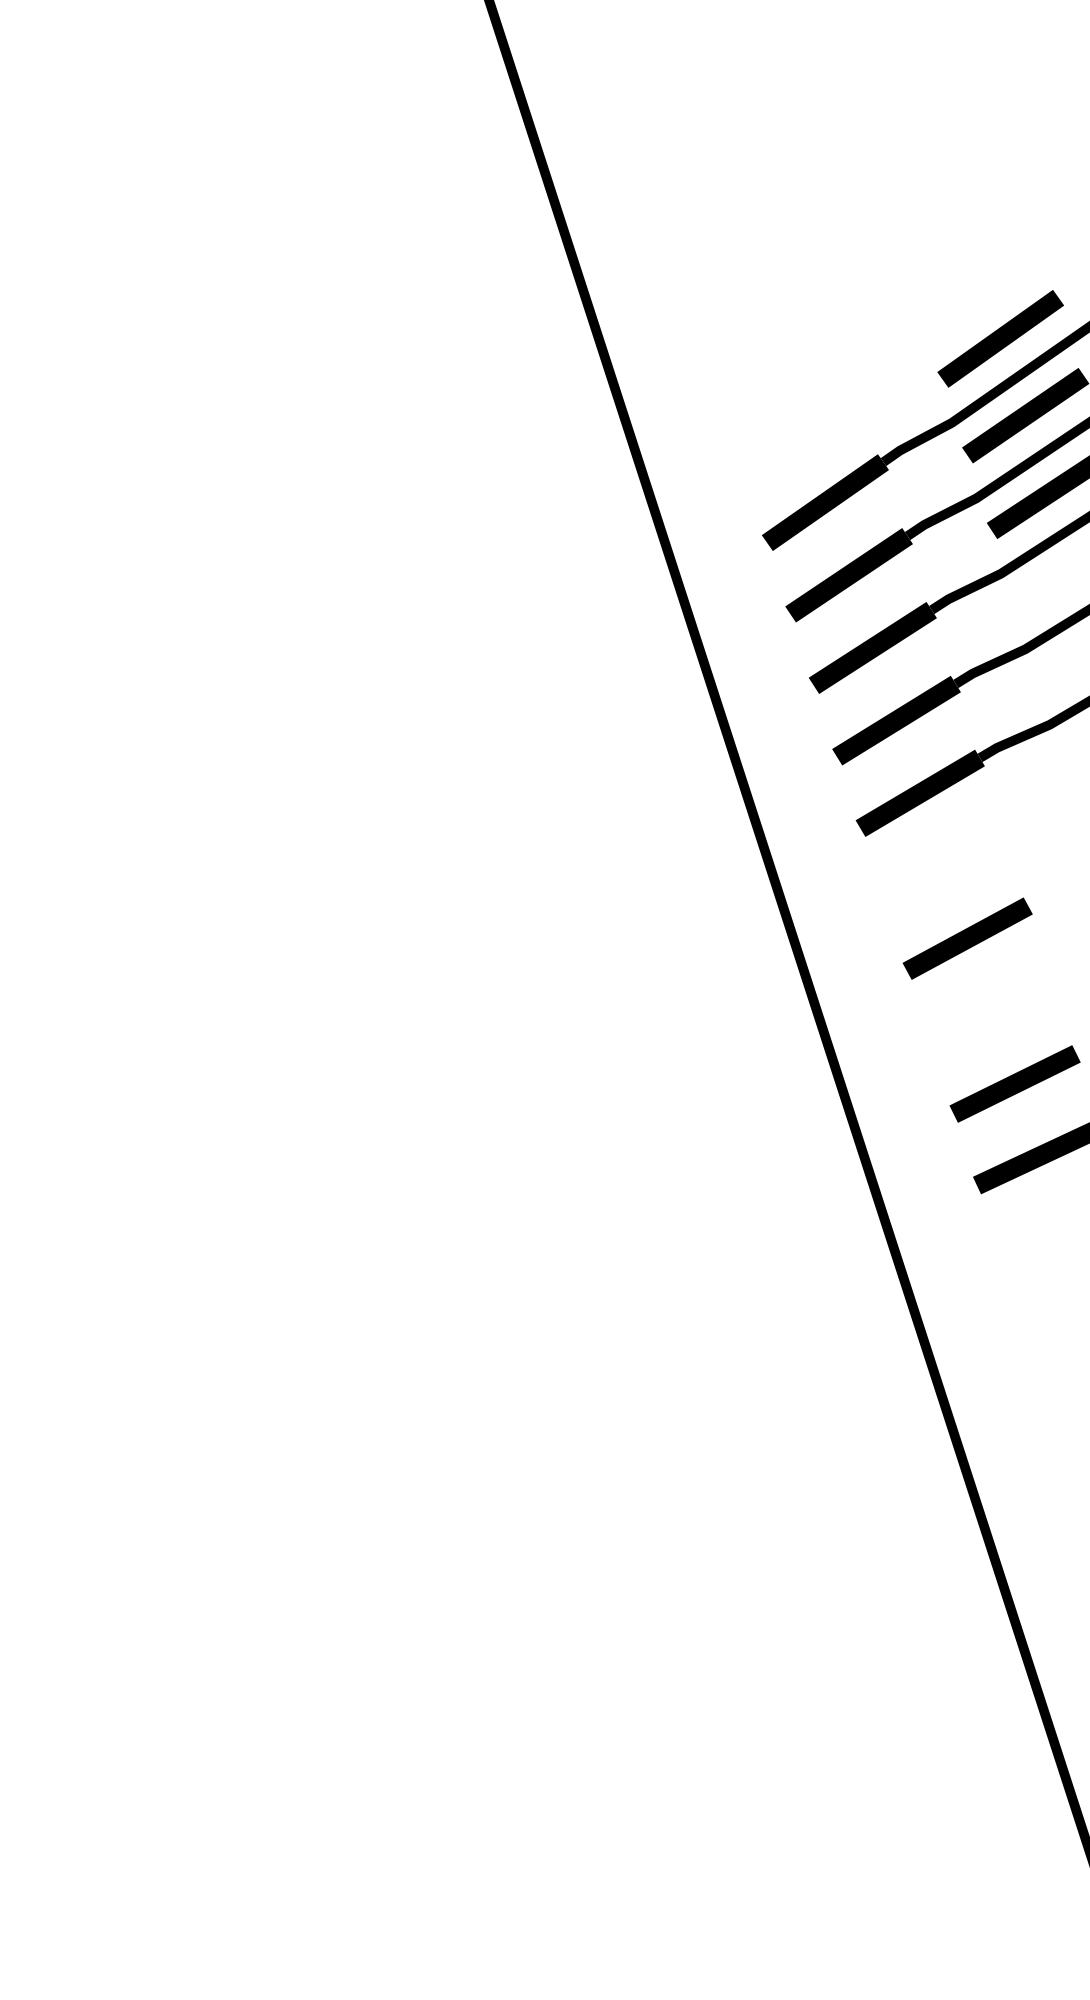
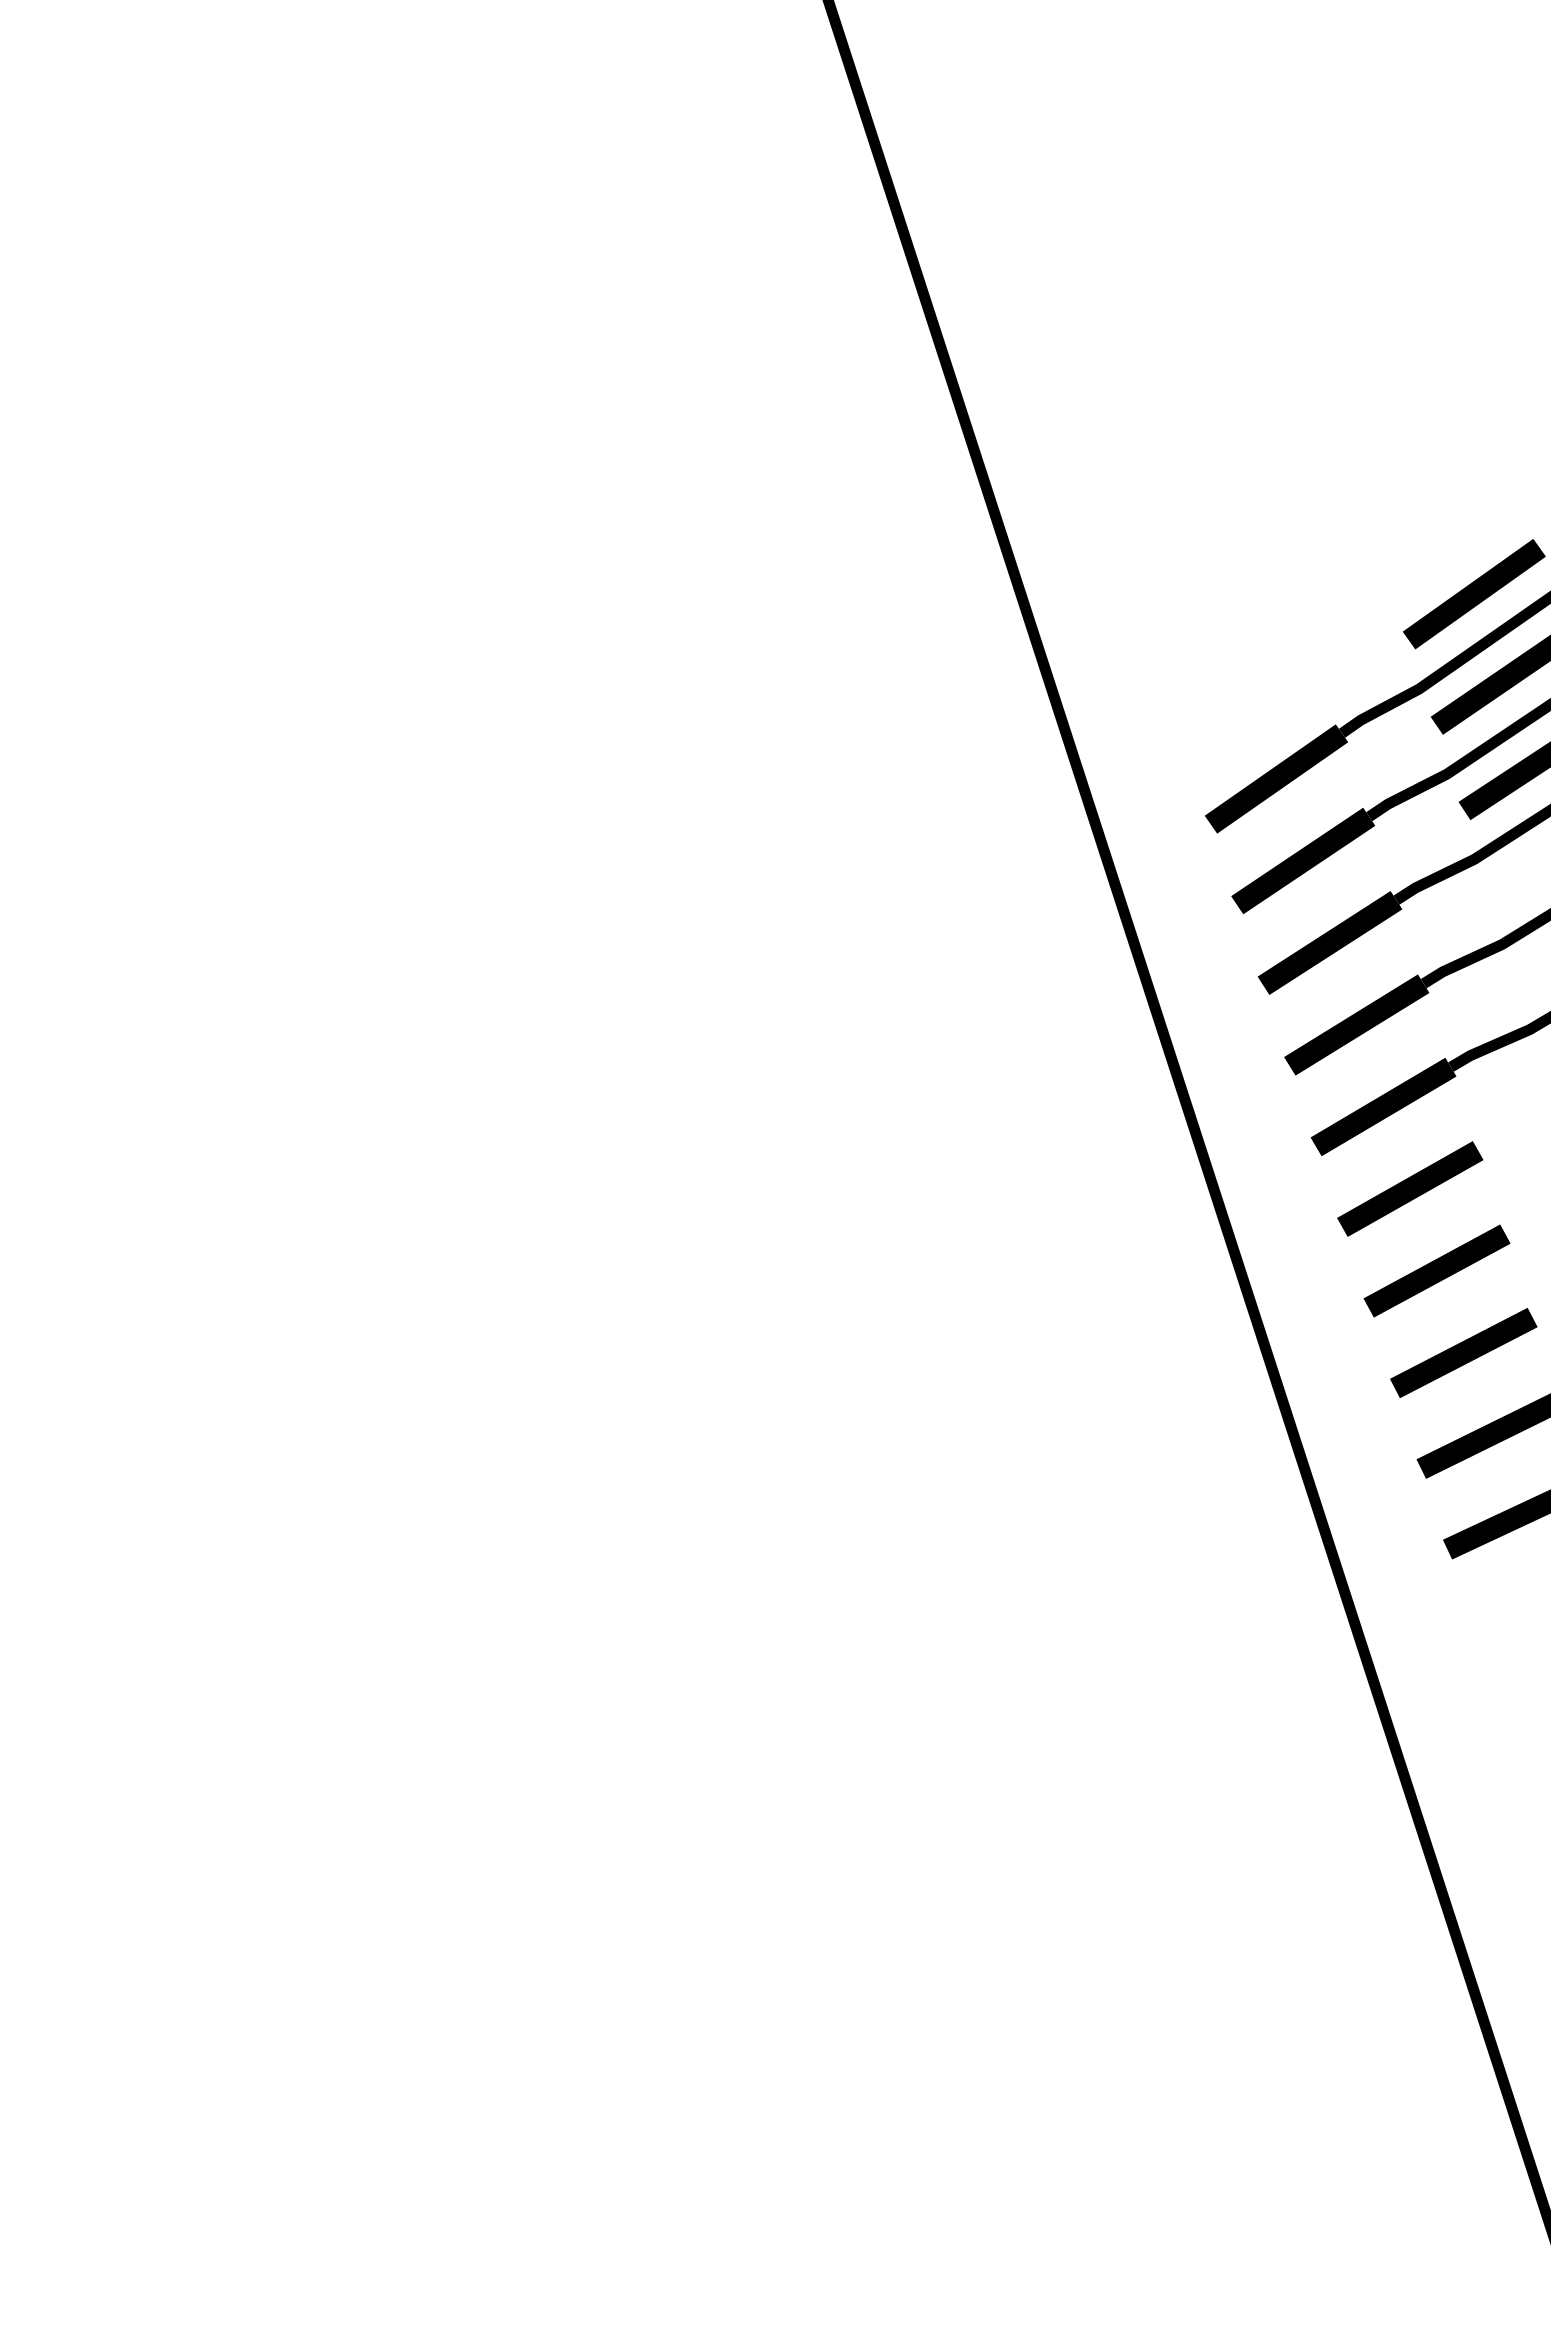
line: (944, 865) -> (1410, 1188), added
line: (991, 1010) -> (1463, 1352), added

